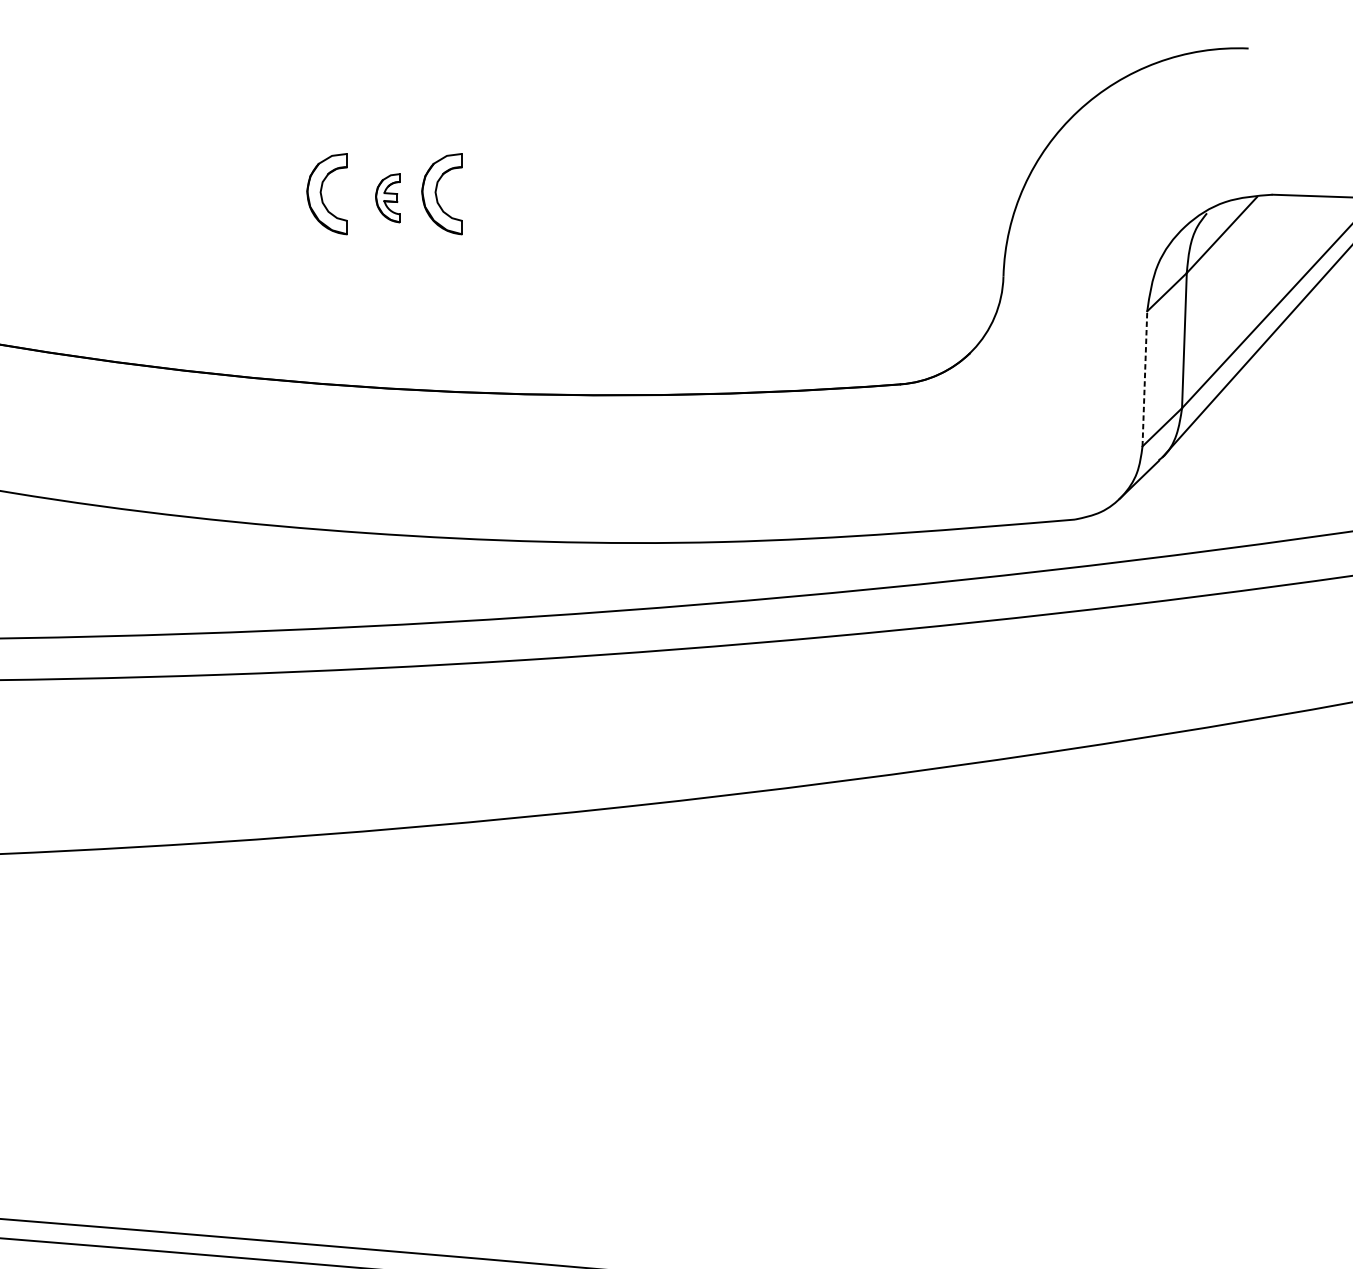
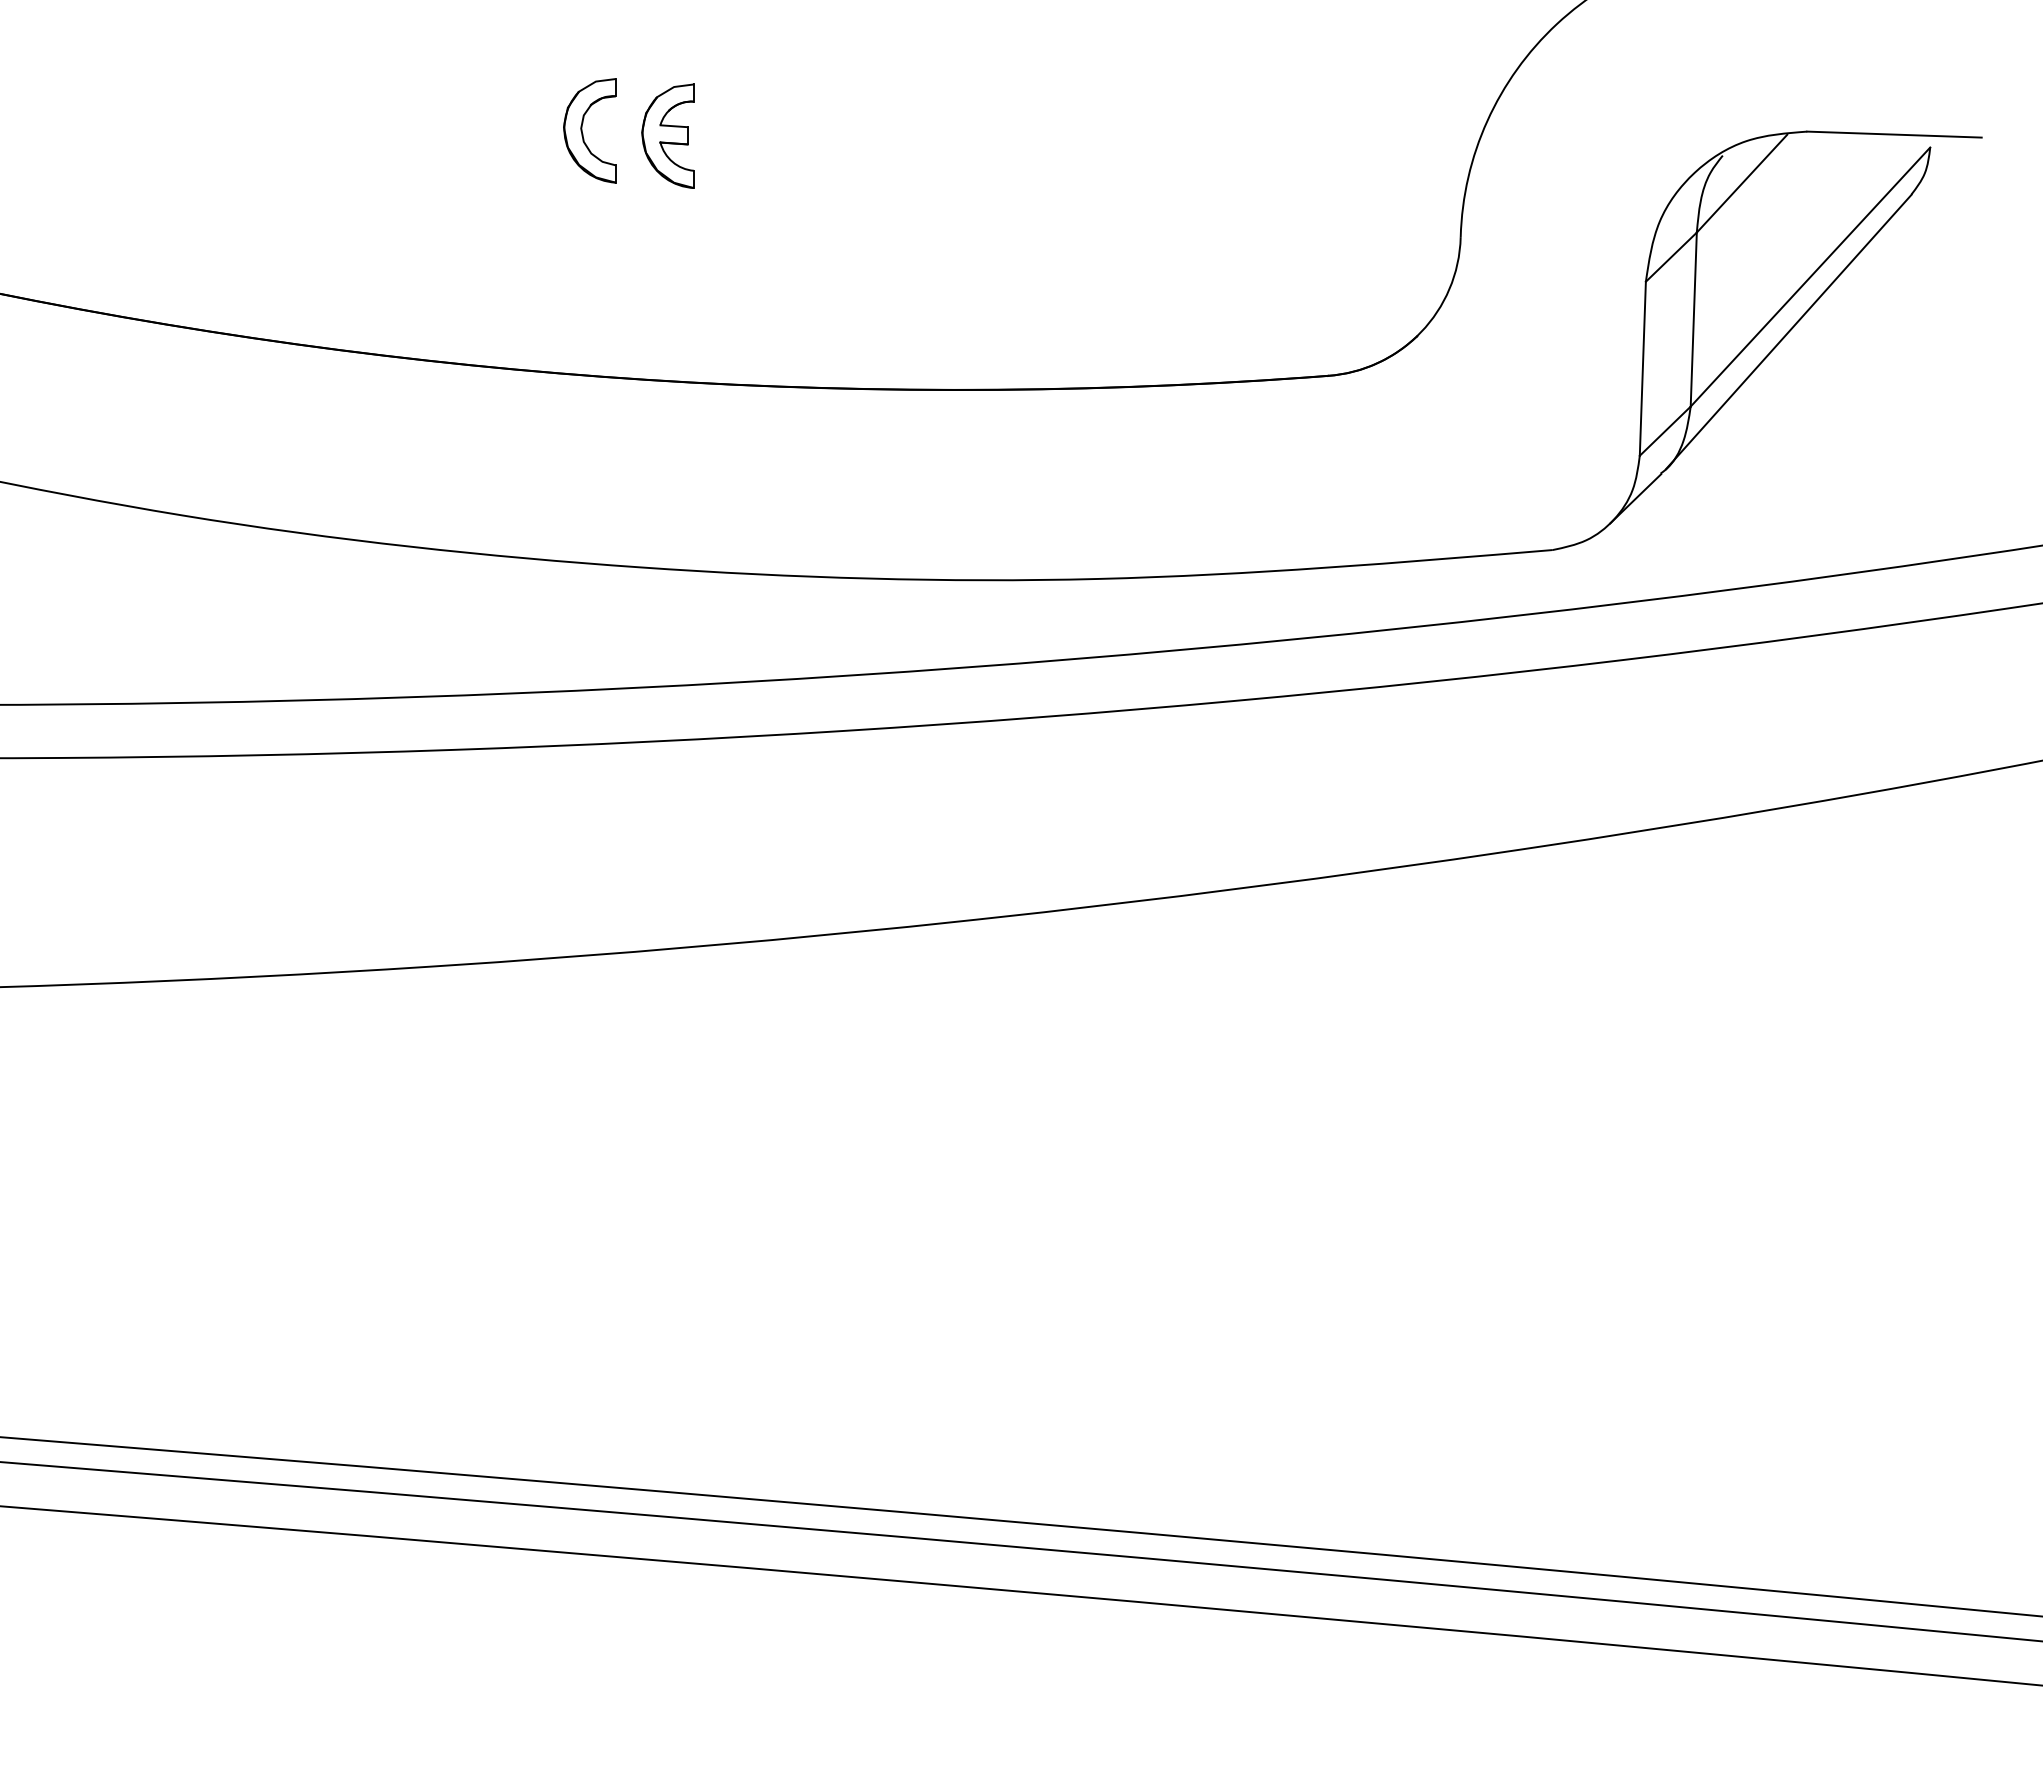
part: (437, 196) -> (731, 133), removed
part: (387, 197) -> (667, 135), size x1.67
line: (1144, 378) -> (1642, 368), dashed -> solid

